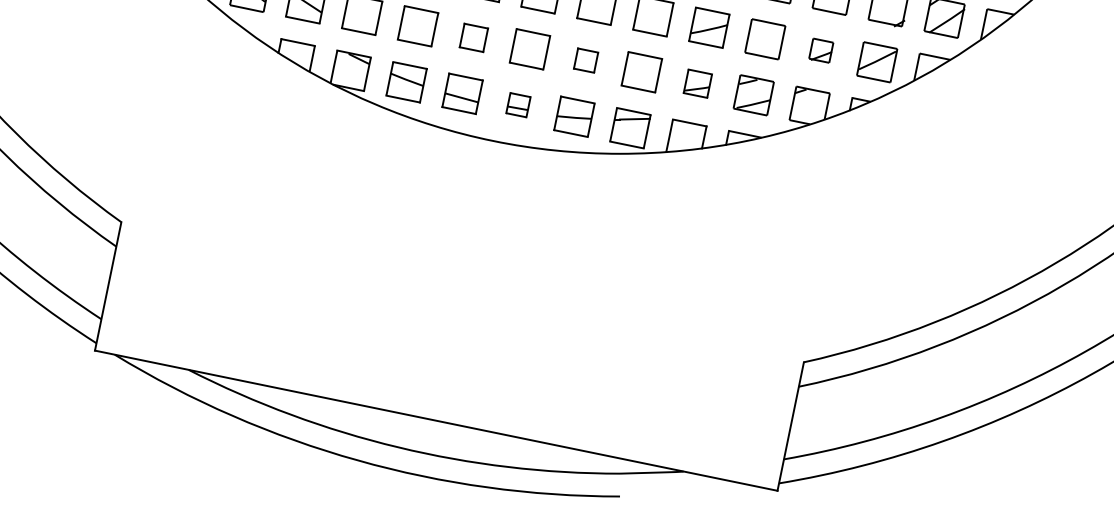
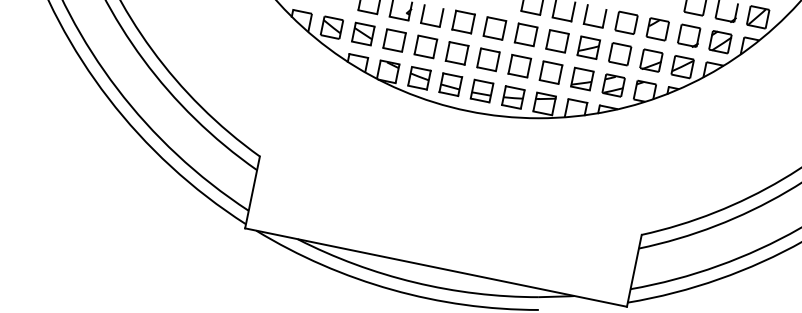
part: (472, 38) -> (456, 53), size x1.43
part: (821, 50) -> (651, 60), size x1.67
part: (585, 59) -> (519, 65), size x1.67
part: (698, 82) -> (582, 78), size x1.43
part: (517, 104) -> (481, 90), size x1.67

